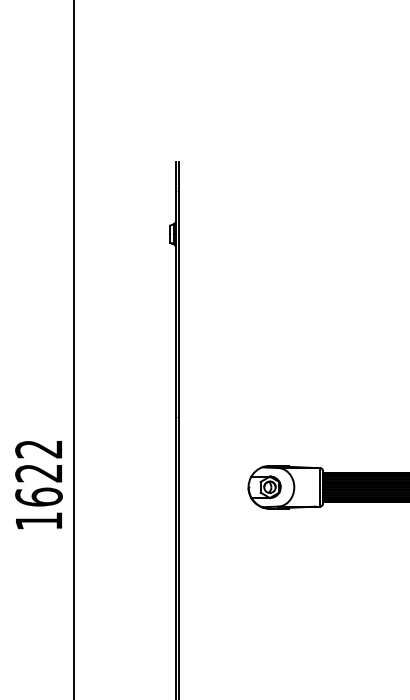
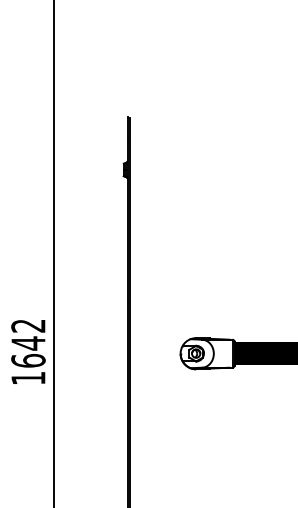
text: (39, 473) -> (28, 343), 1622 -> 1642

